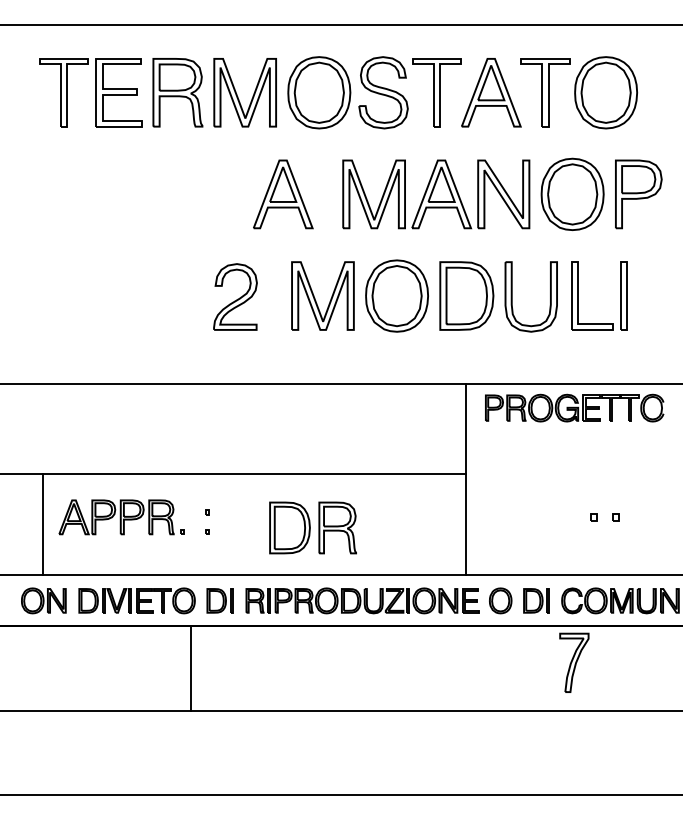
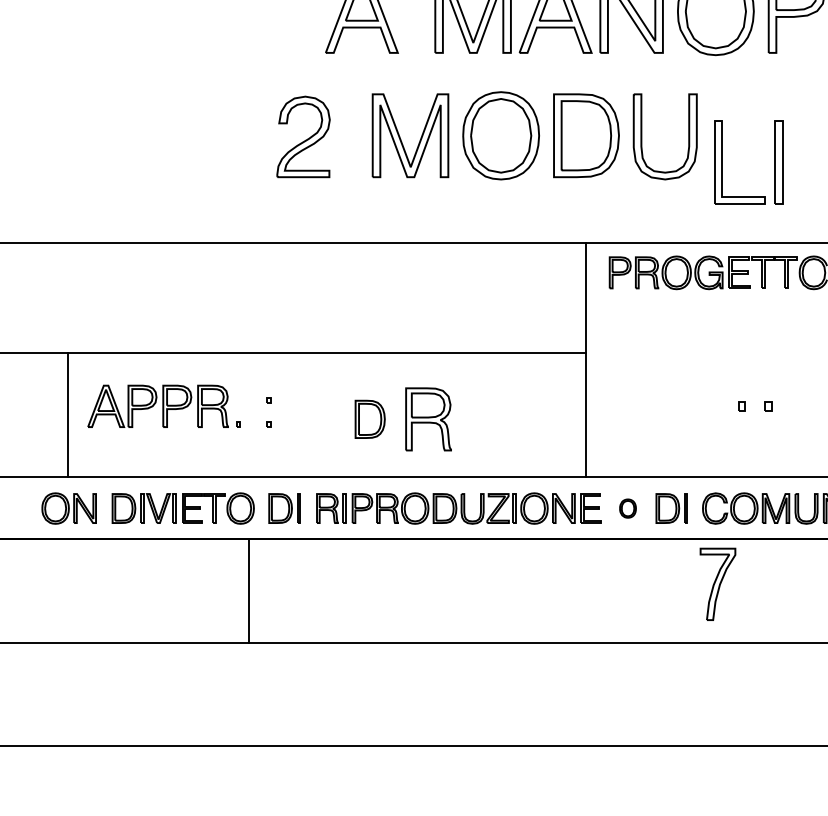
part: (578, 295) -> (723, 162), moved
part: (289, 527) -> (369, 418), size x0.6
part: (500, 600) -> (627, 508), size x0.6

